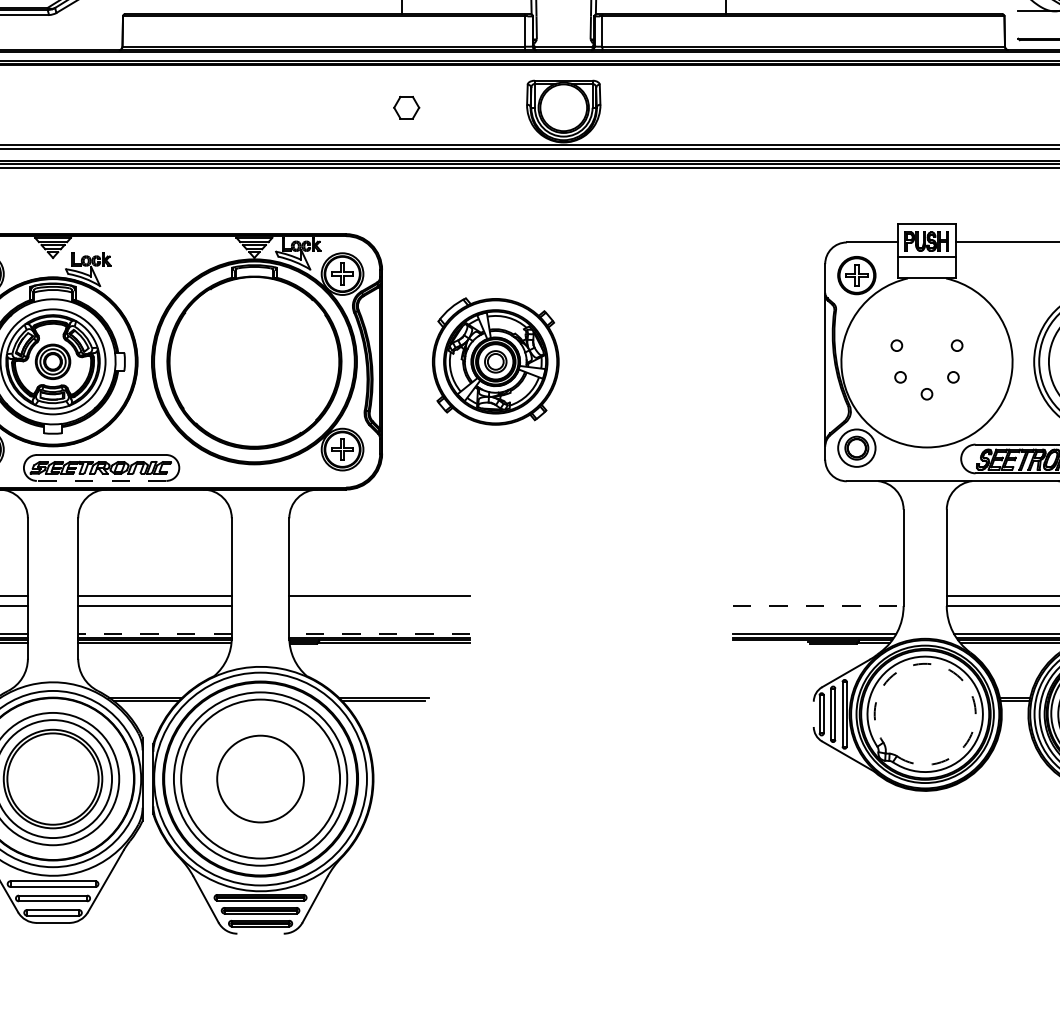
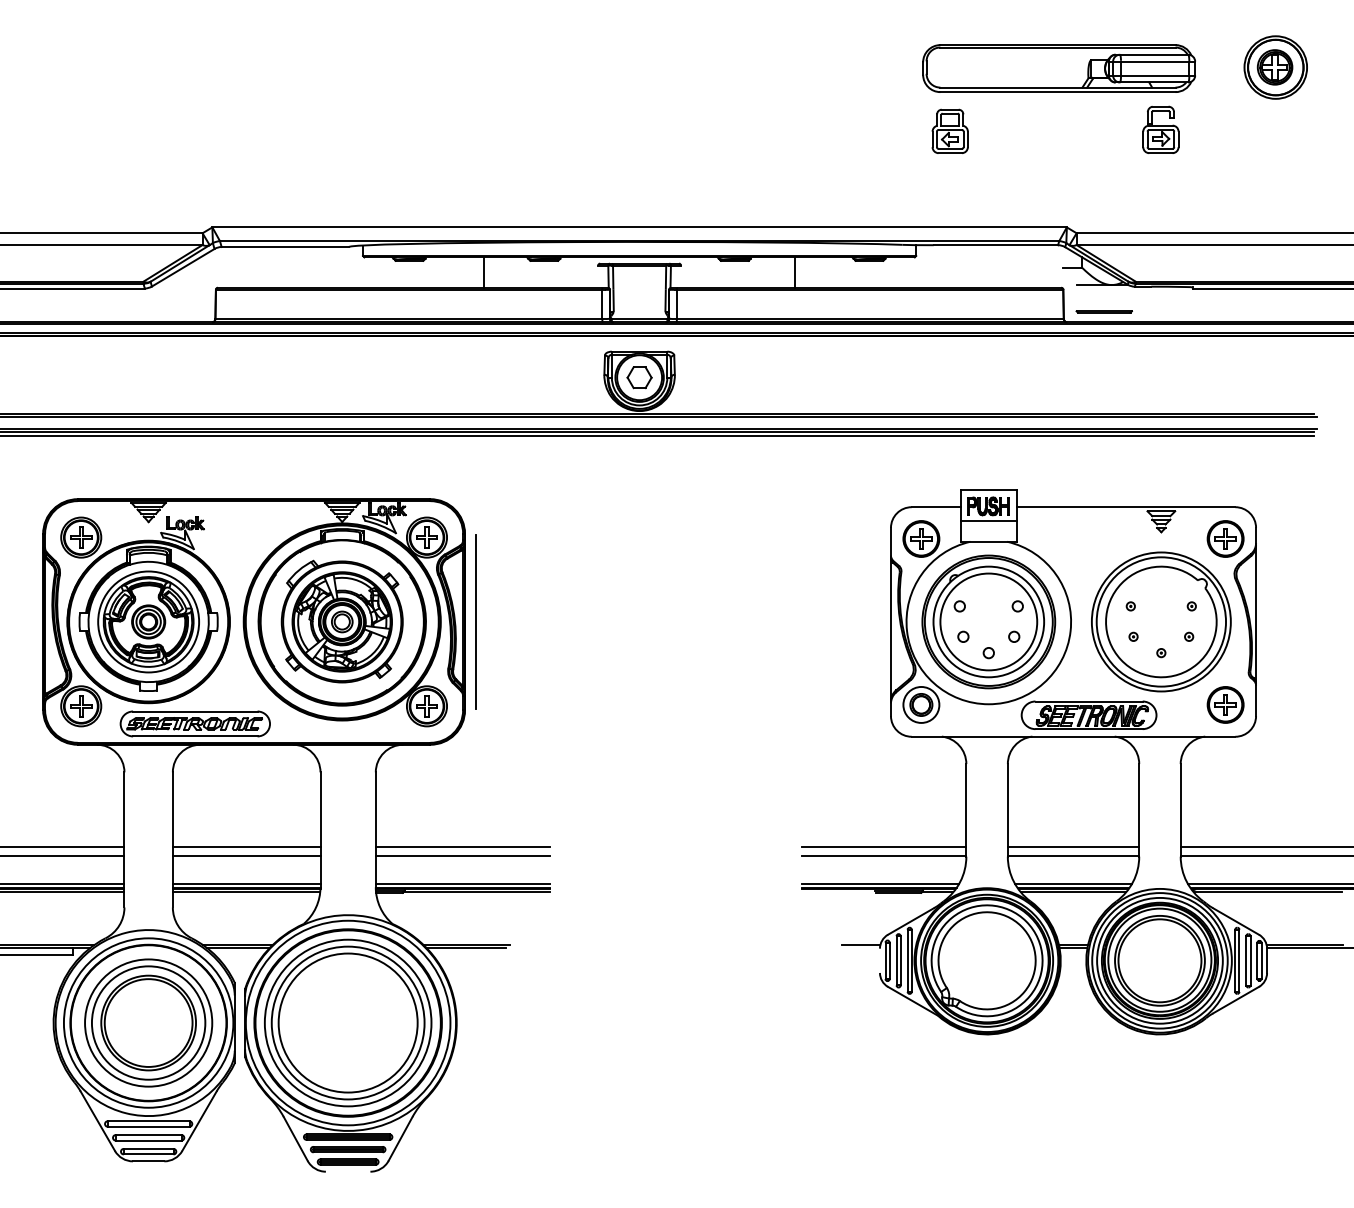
part: (406, 107) -> (639, 377), moved
line: (394, 361) -> (476, 621), added
part: (494, 361) -> (341, 621), moved
part: (926, 361) -> (988, 621), added
line: (100, 481) -> (194, 736), dashed -> solid
line: (818, 595) -> (884, 846), added
line: (379, 605) -> (462, 856), added
line: (818, 605) -> (884, 856), dashed -> solid
line: (154, 633) -> (246, 883), dashed -> solid
line: (379, 633) -> (462, 883), dashed -> solid
arc: (960, 678) -> (1021, 926), dashed -> solid
line: (793, 698) -> (860, 945), added
circle: (259, 778) -> (347, 1022), size x1.67

